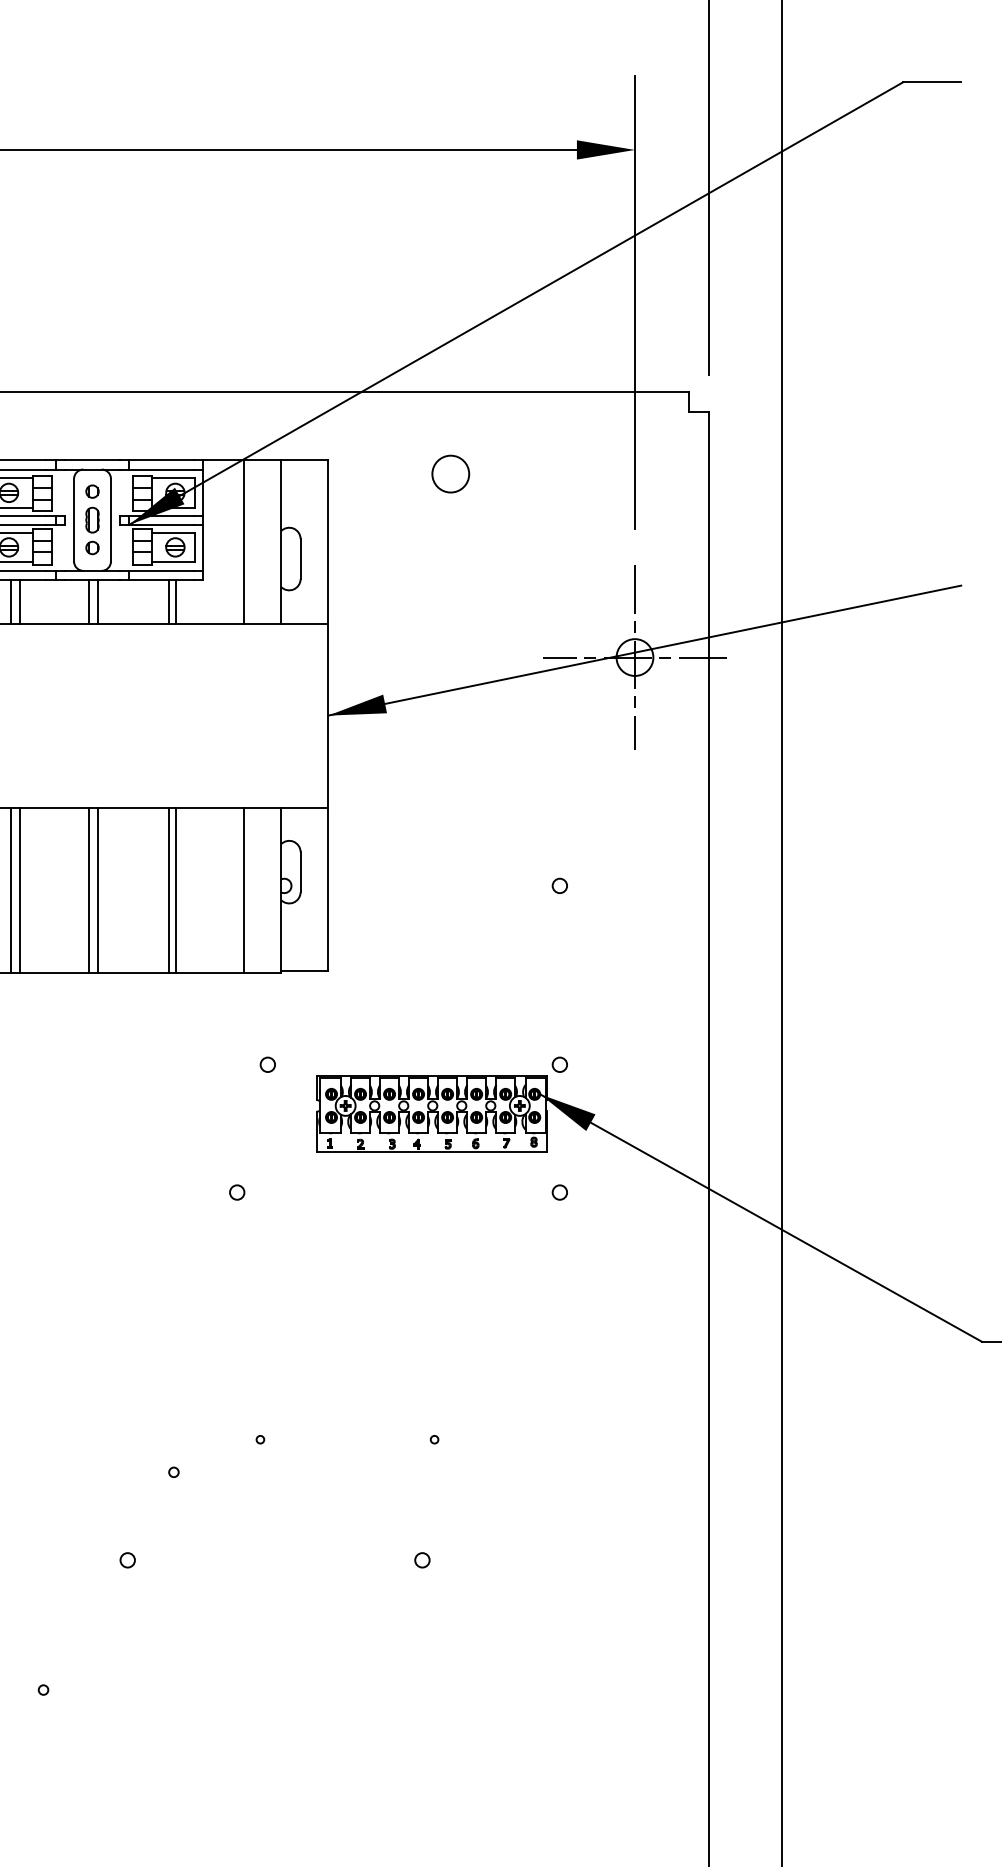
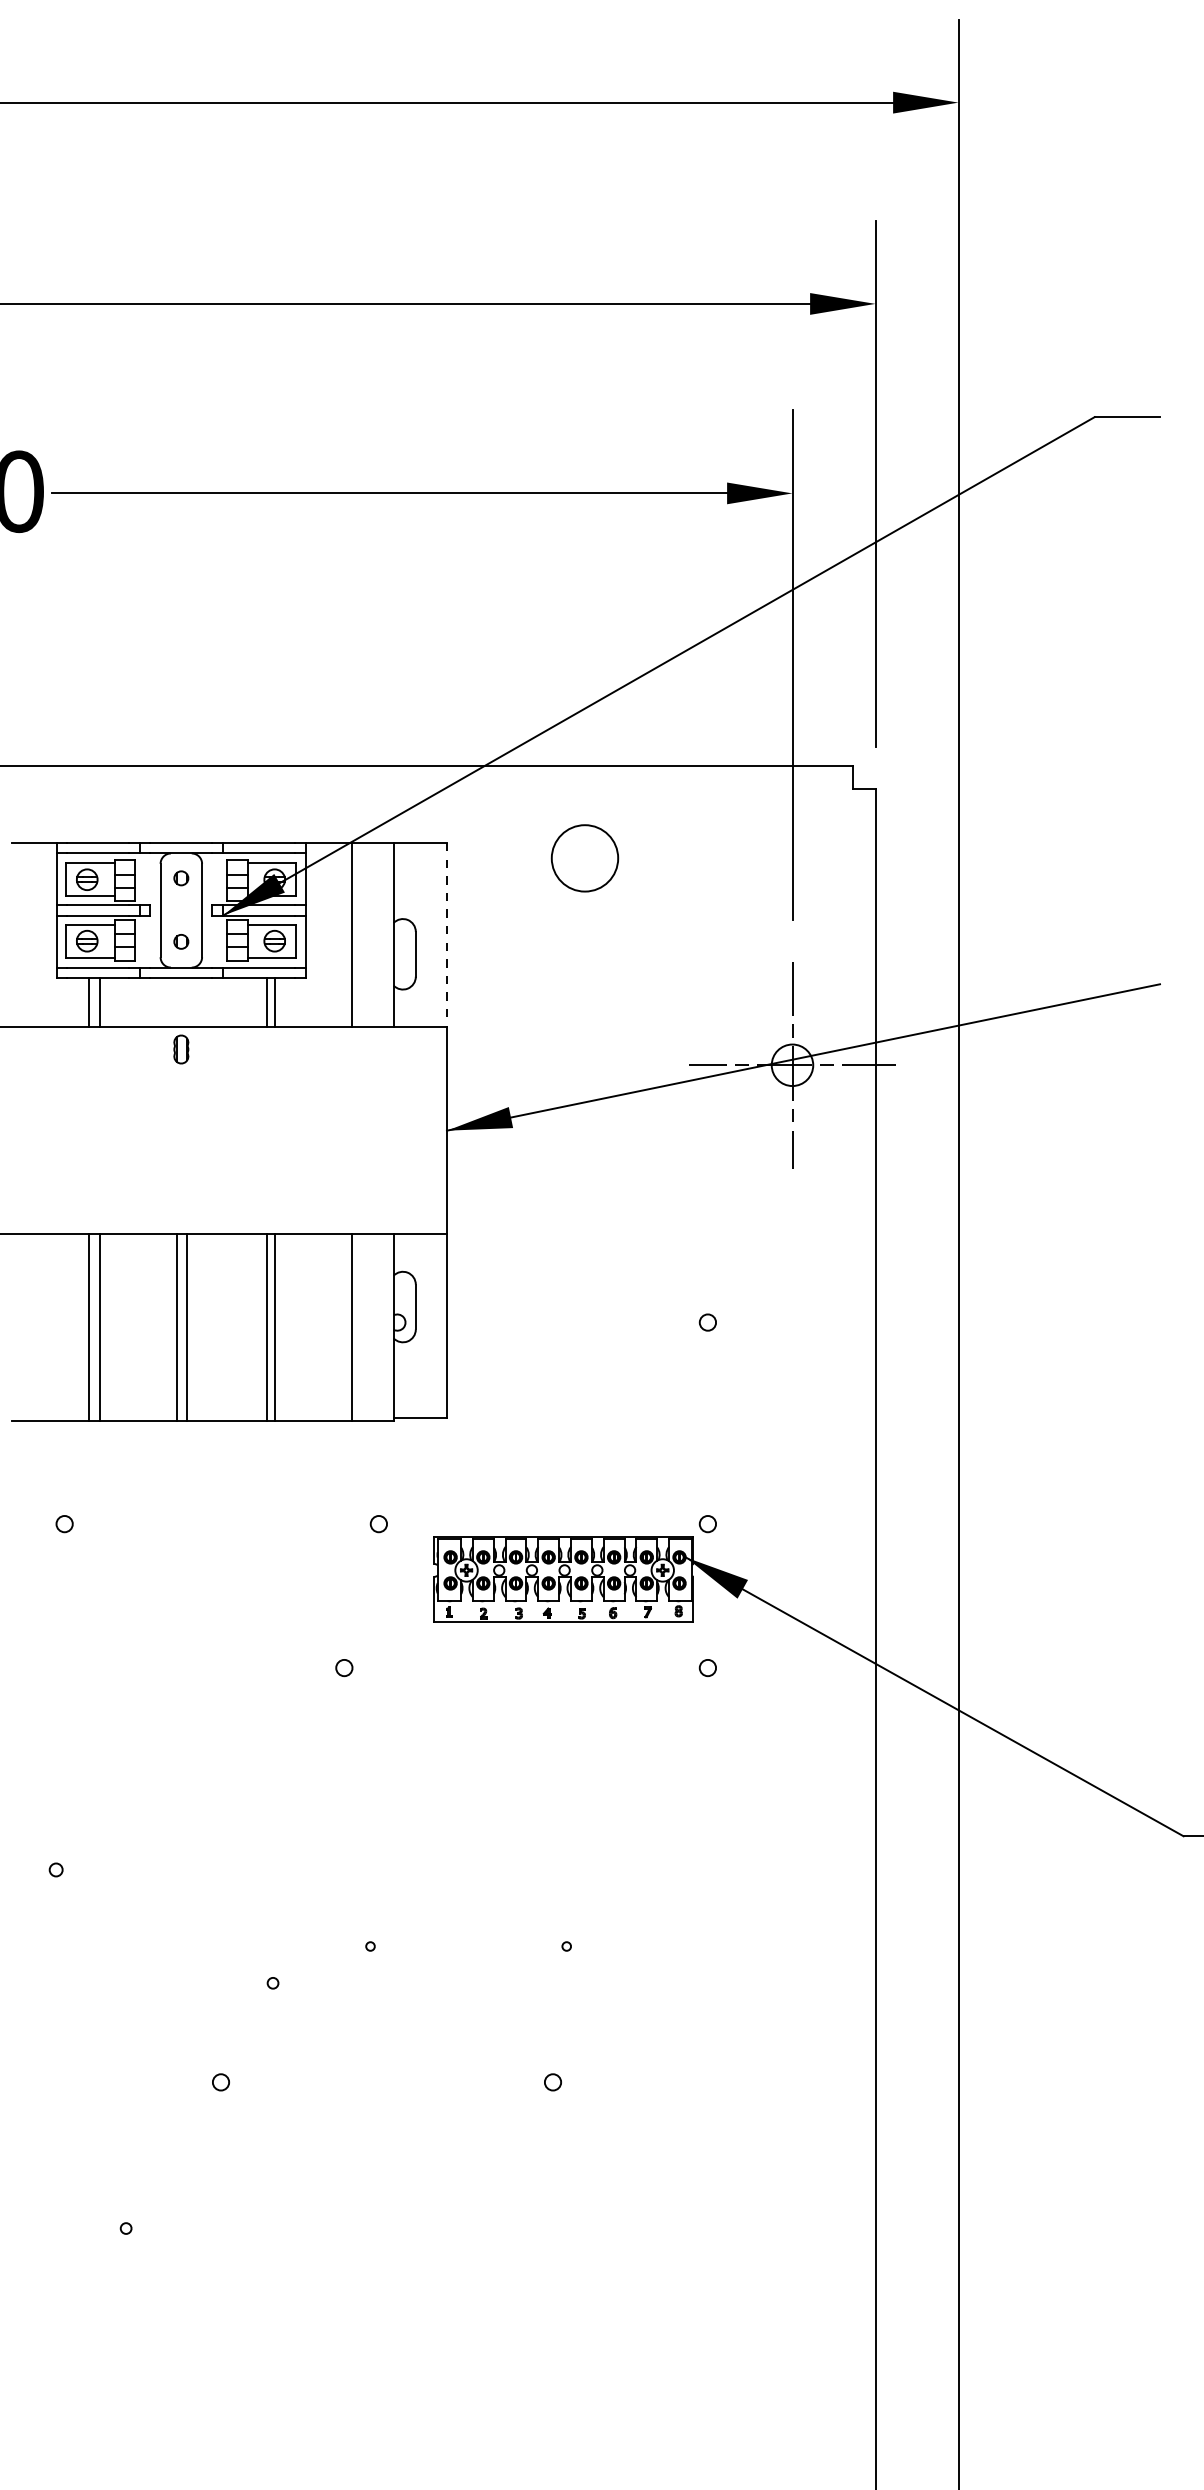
circle: (450, 474) -> (584, 858), size x1.6
part: (92, 520) -> (181, 1049), moved
line: (327, 542) -> (446, 935), solid -> dashed
line: (89, 600) -> (177, 1001), removed
line: (97, 600) -> (187, 1001), removed

